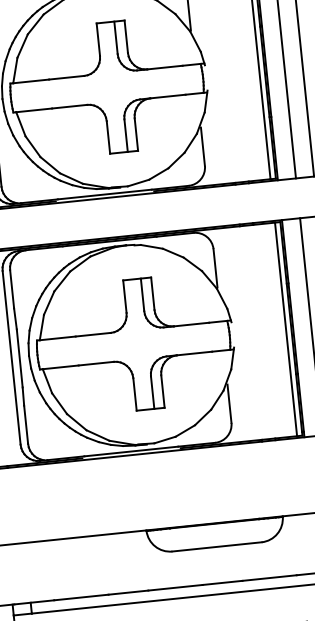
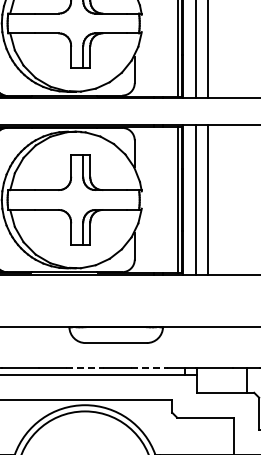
line: (269, 577) -> (149, 367), solid -> dashed
line: (175, 587) -> (85, 367), solid -> dashed

